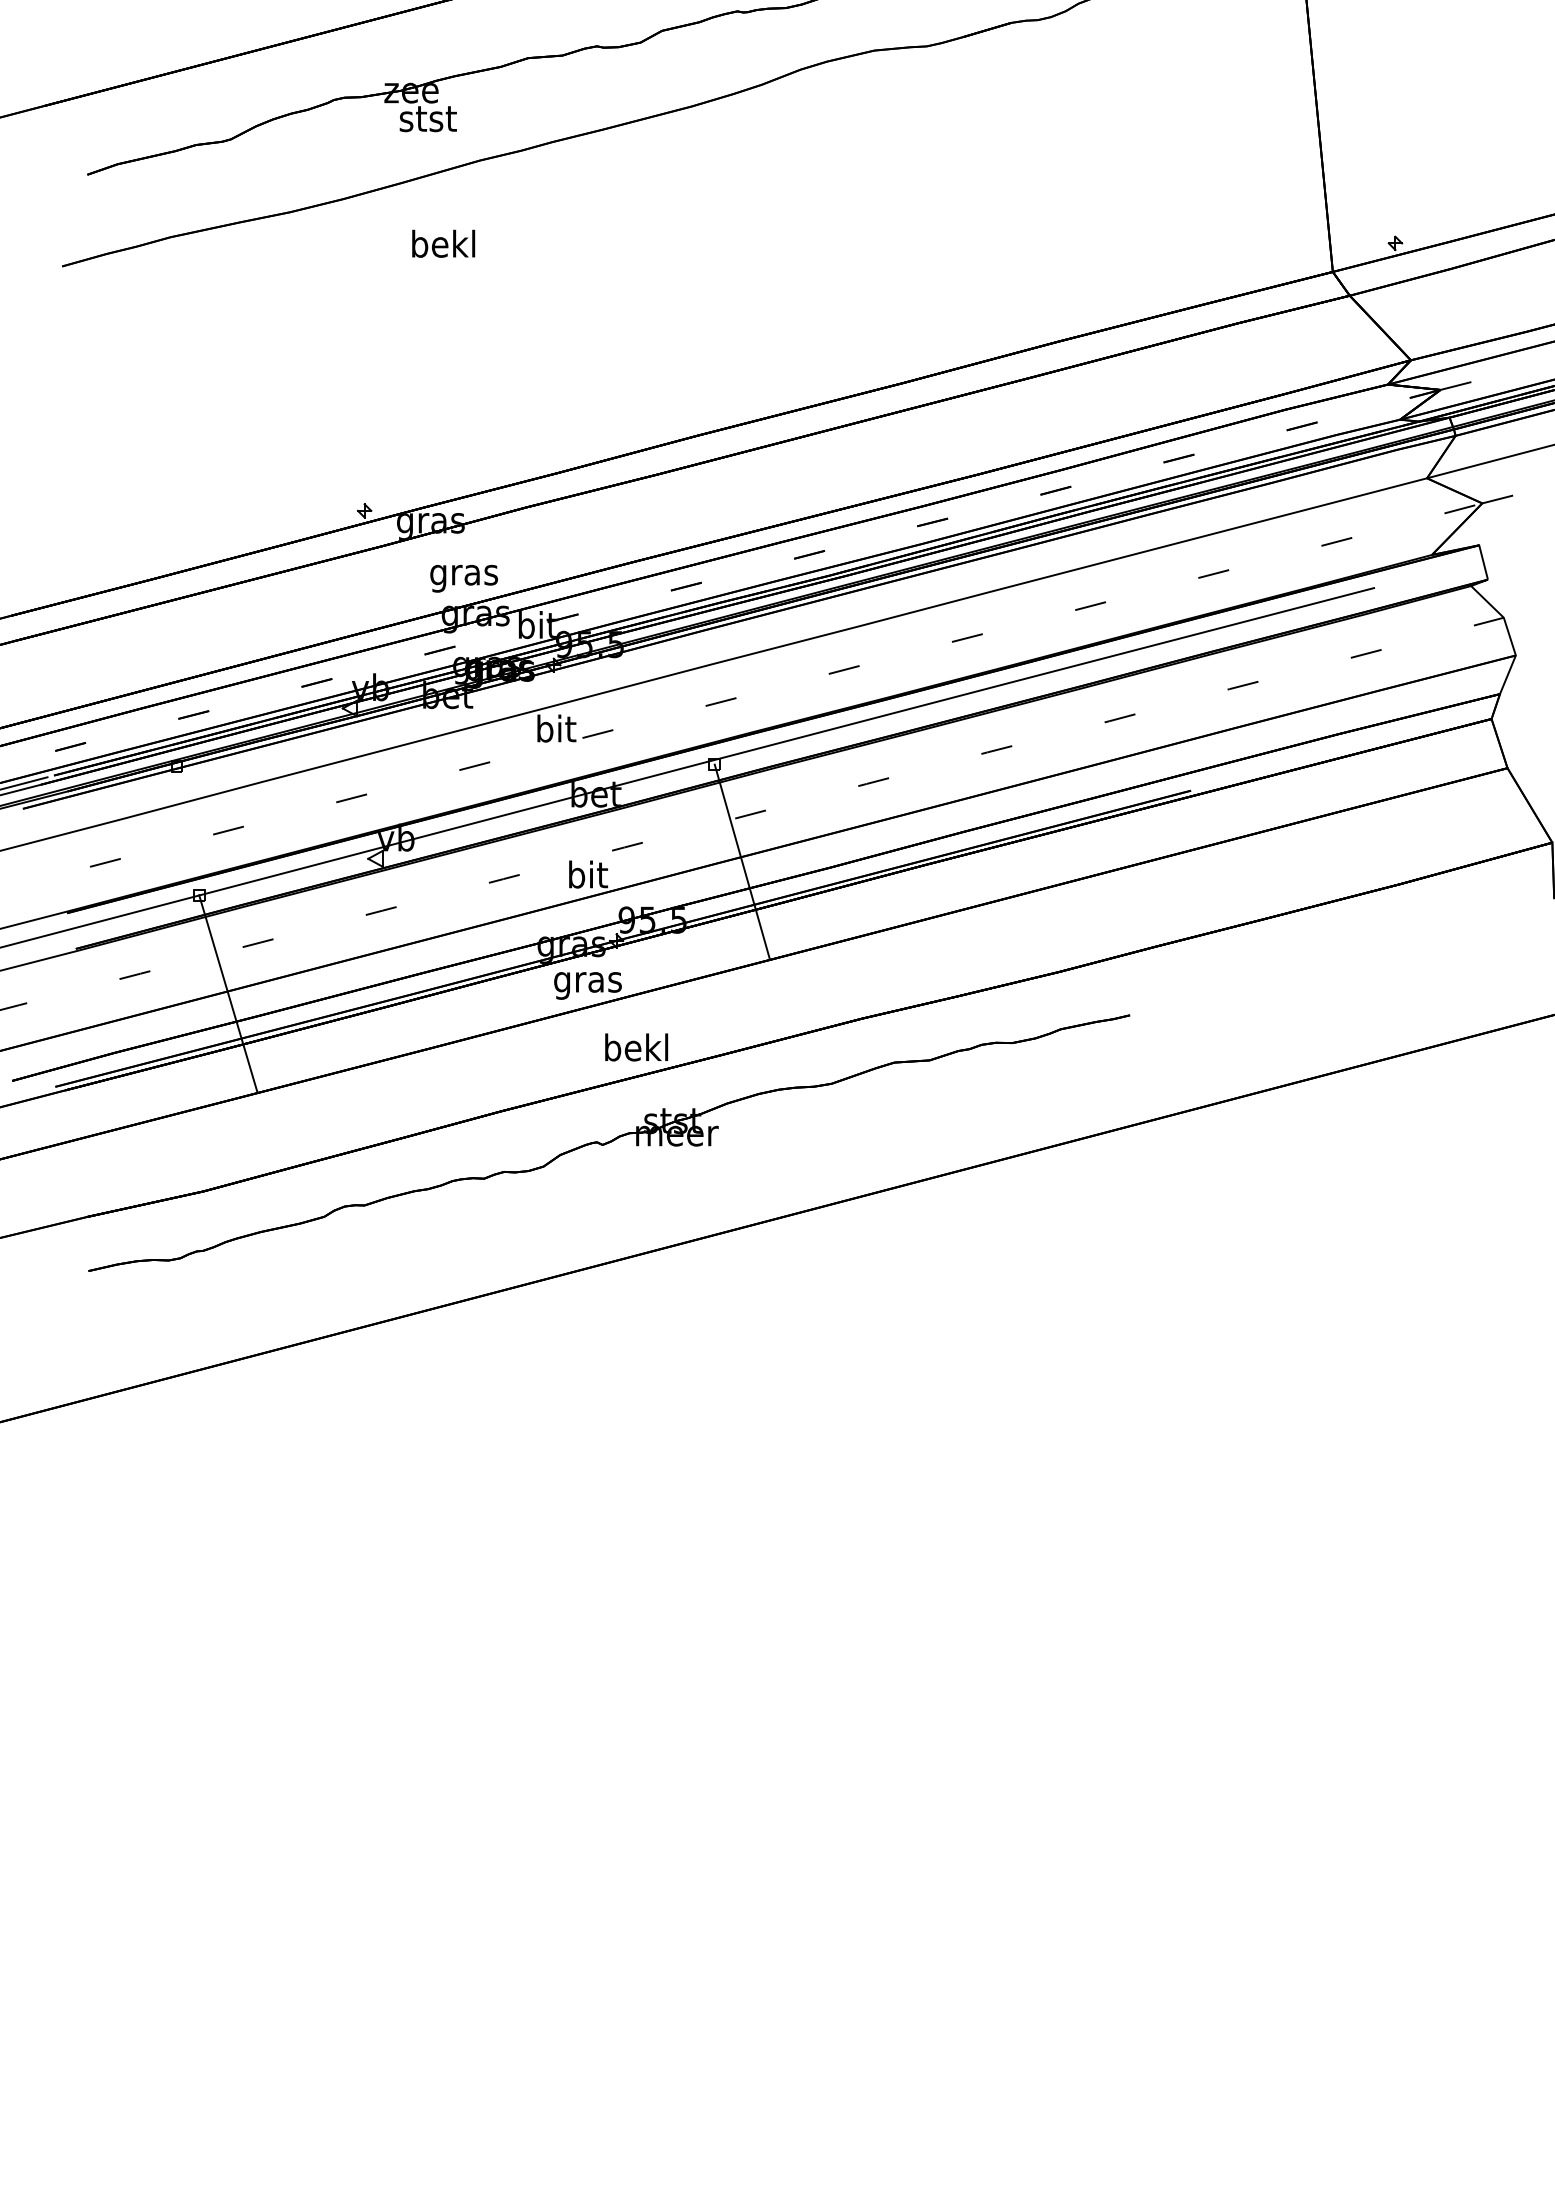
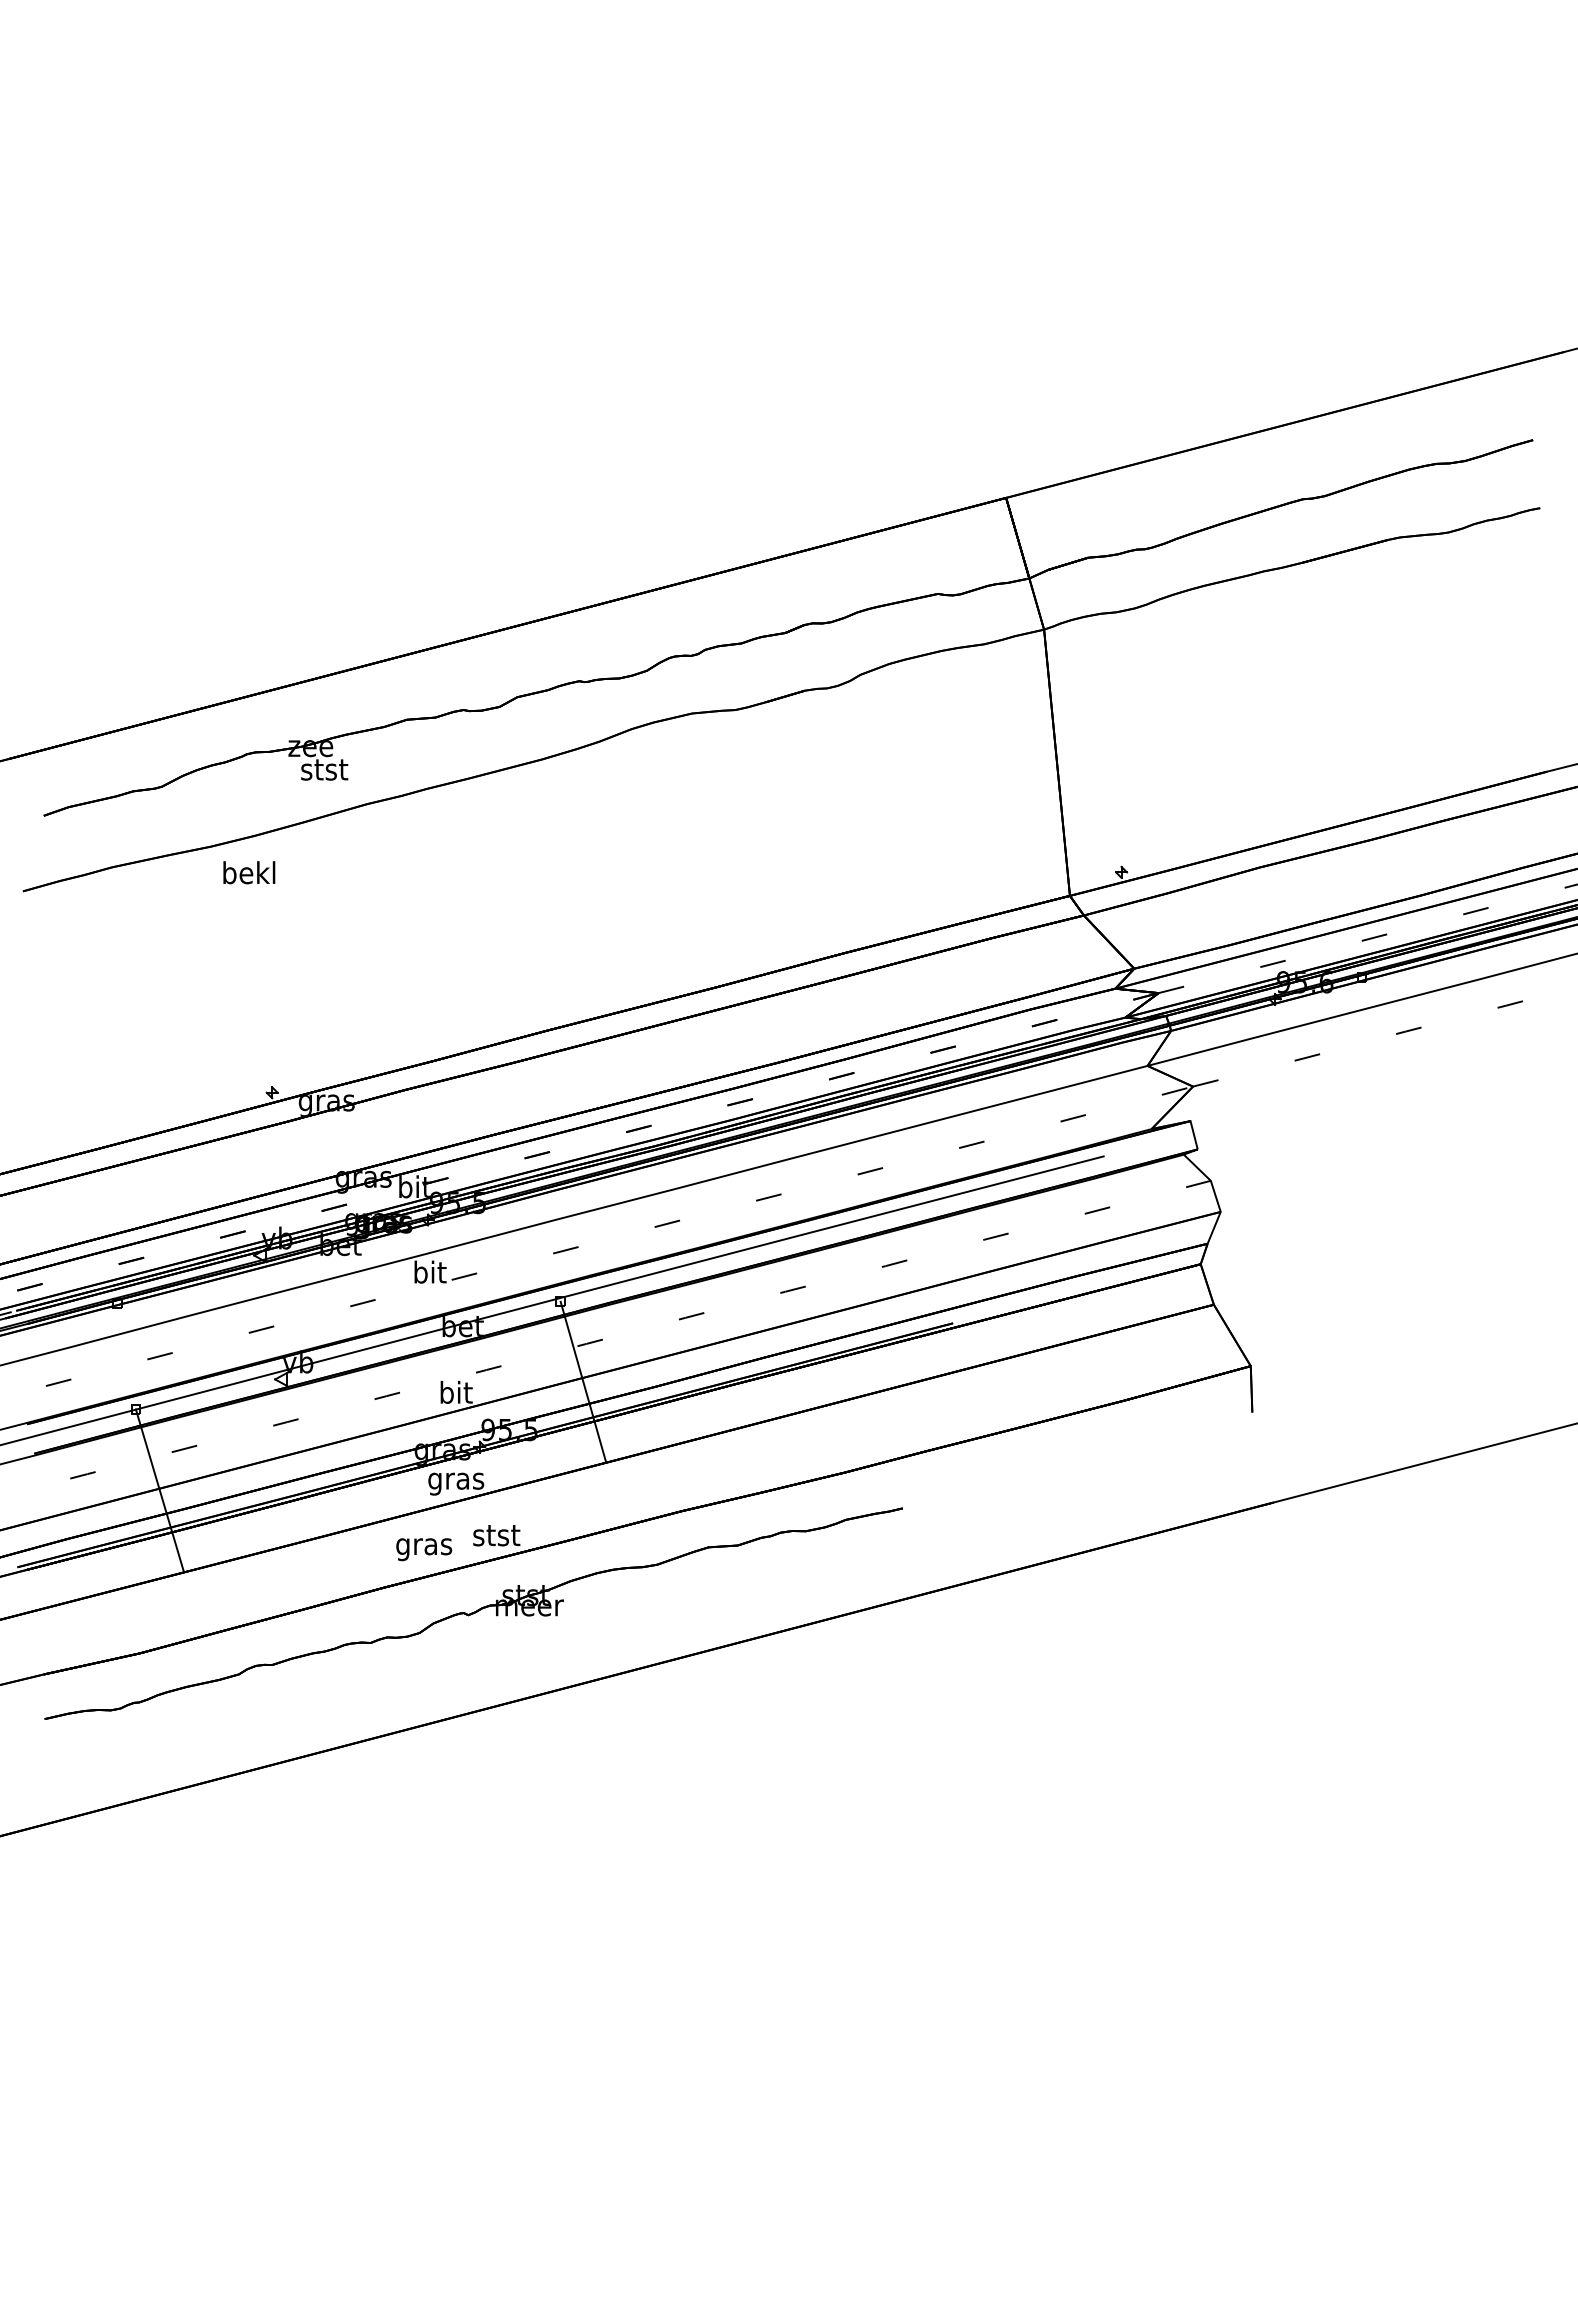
text: (443, 243) -> (249, 872), moved
text: (464, 578) -> (424, 1549), moved
text: (636, 1047) -> (496, 1534), bekl -> stst

